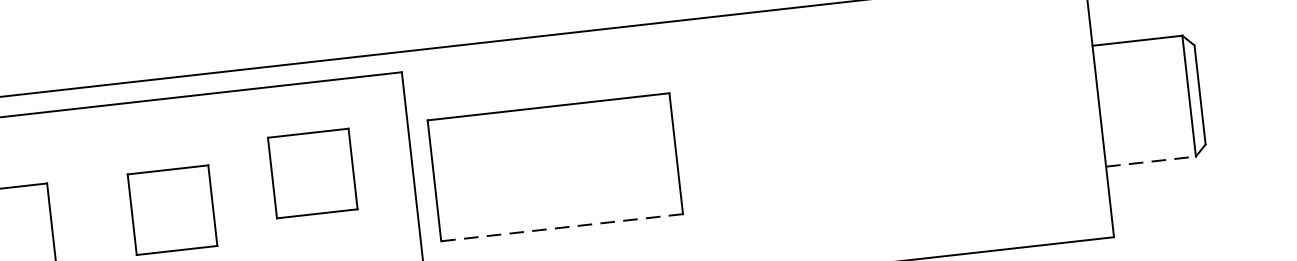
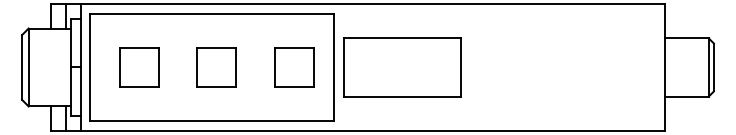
line: (1150, 161) -> (686, 96), dashed -> solid
part: (311, 173) -> (294, 67), moved
line: (562, 227) -> (402, 96), dashed -> solid

